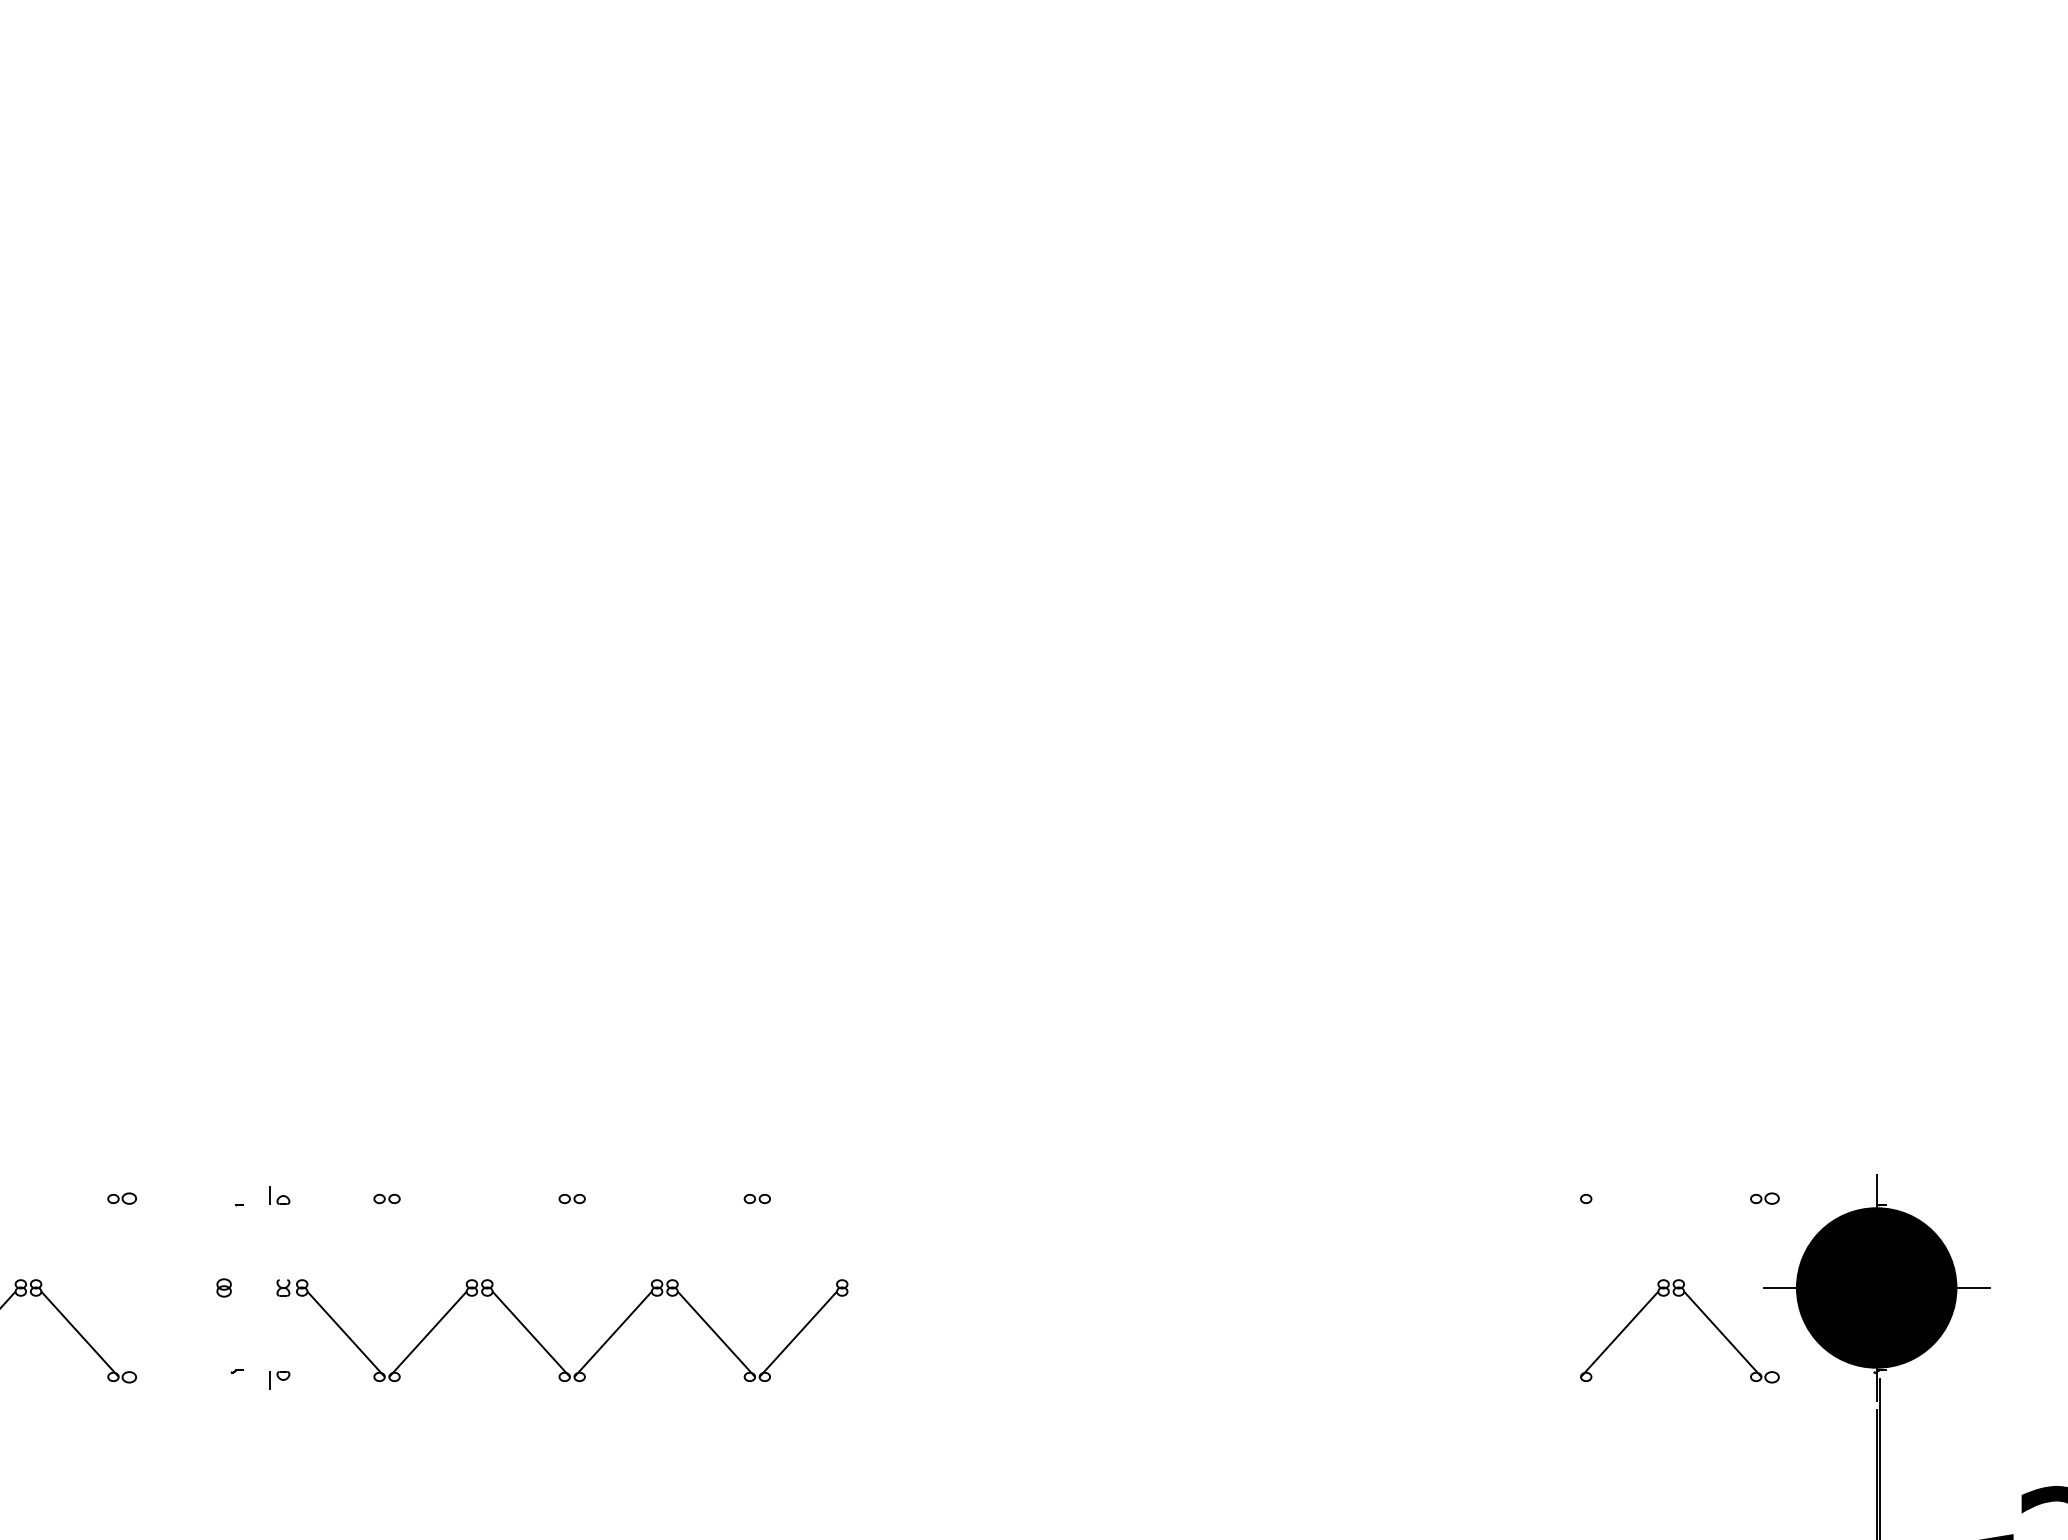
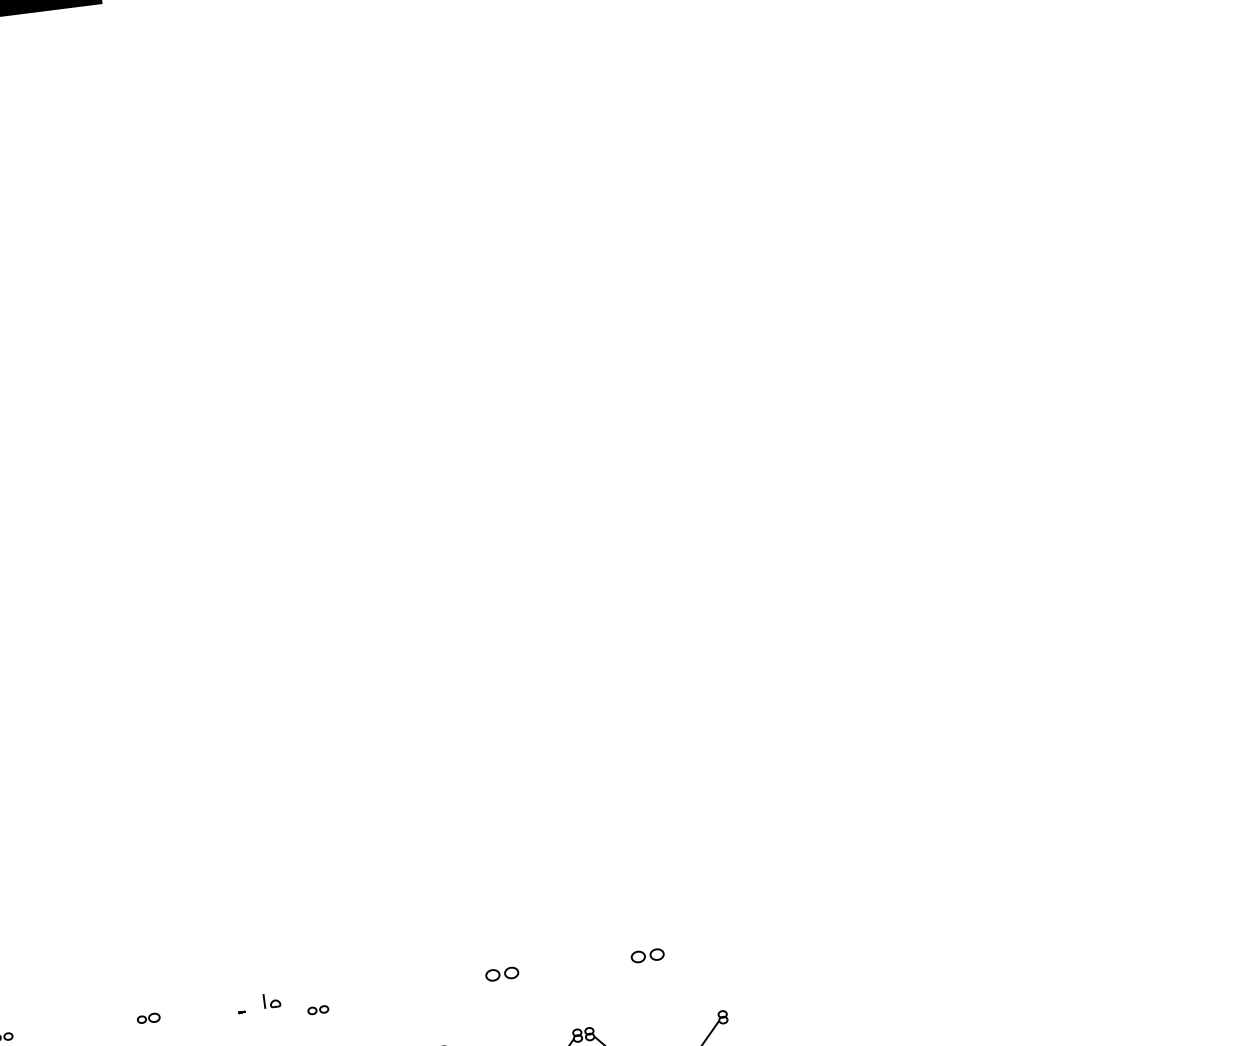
part: (386, 1198) -> (317, 1009), moved
part: (571, 1198) -> (501, 973), size x1.6
part: (756, 1198) -> (646, 955), size x1.6

